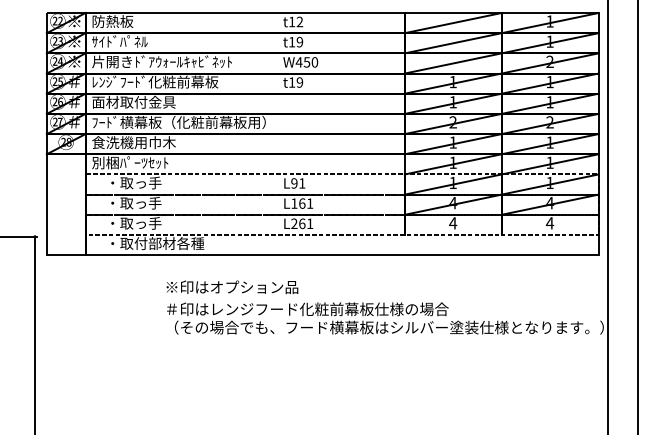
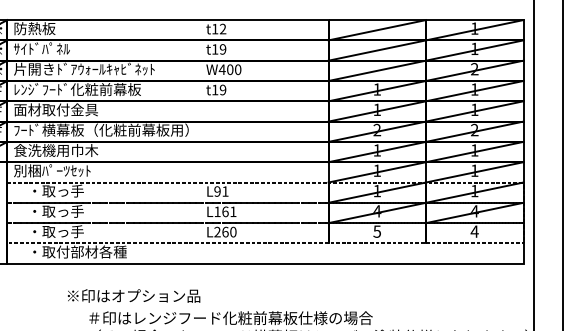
text: (306, 62) -> (229, 69), W450 -> W400
text: (310, 223) -> (233, 231), L261 -> L260
text: (453, 223) -> (377, 231), 4 -> 5
text: (232, 287) -> (134, 296), moved

